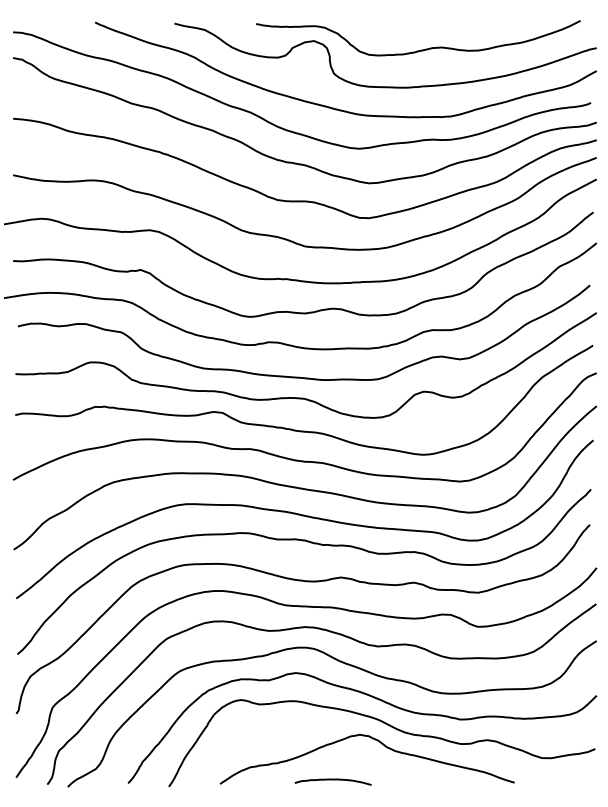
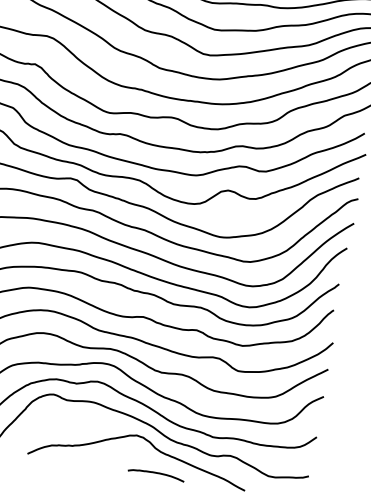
curve: (332, 780) -> (155, 473), moved

